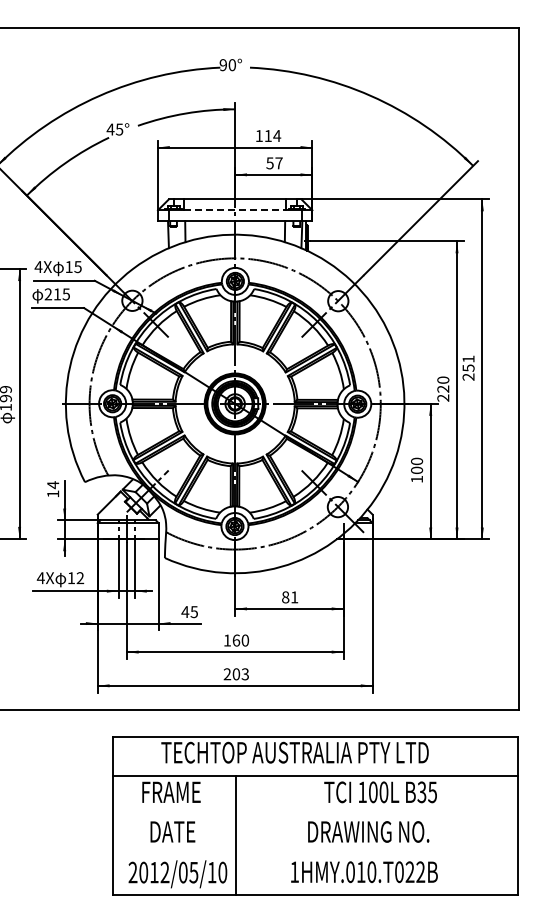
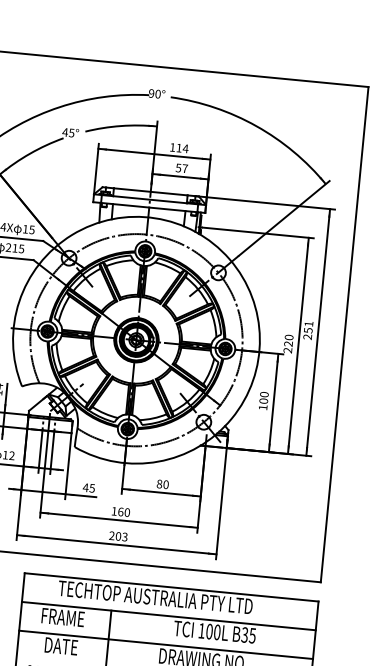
line: (235, 210) -> (150, 199), dashed -> solid
text: (294, 597) -> (166, 484), 81 -> 80
line: (315, 816) -> (165, 645), added

